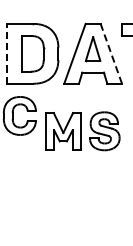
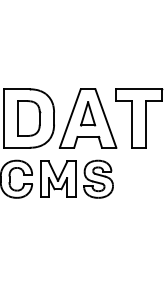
line: (7, 53) -> (4, 118), dashed -> solid
line: (111, 54) -> (106, 119), dashed -> solid
part: (82, 130) -> (76, 178), moved

